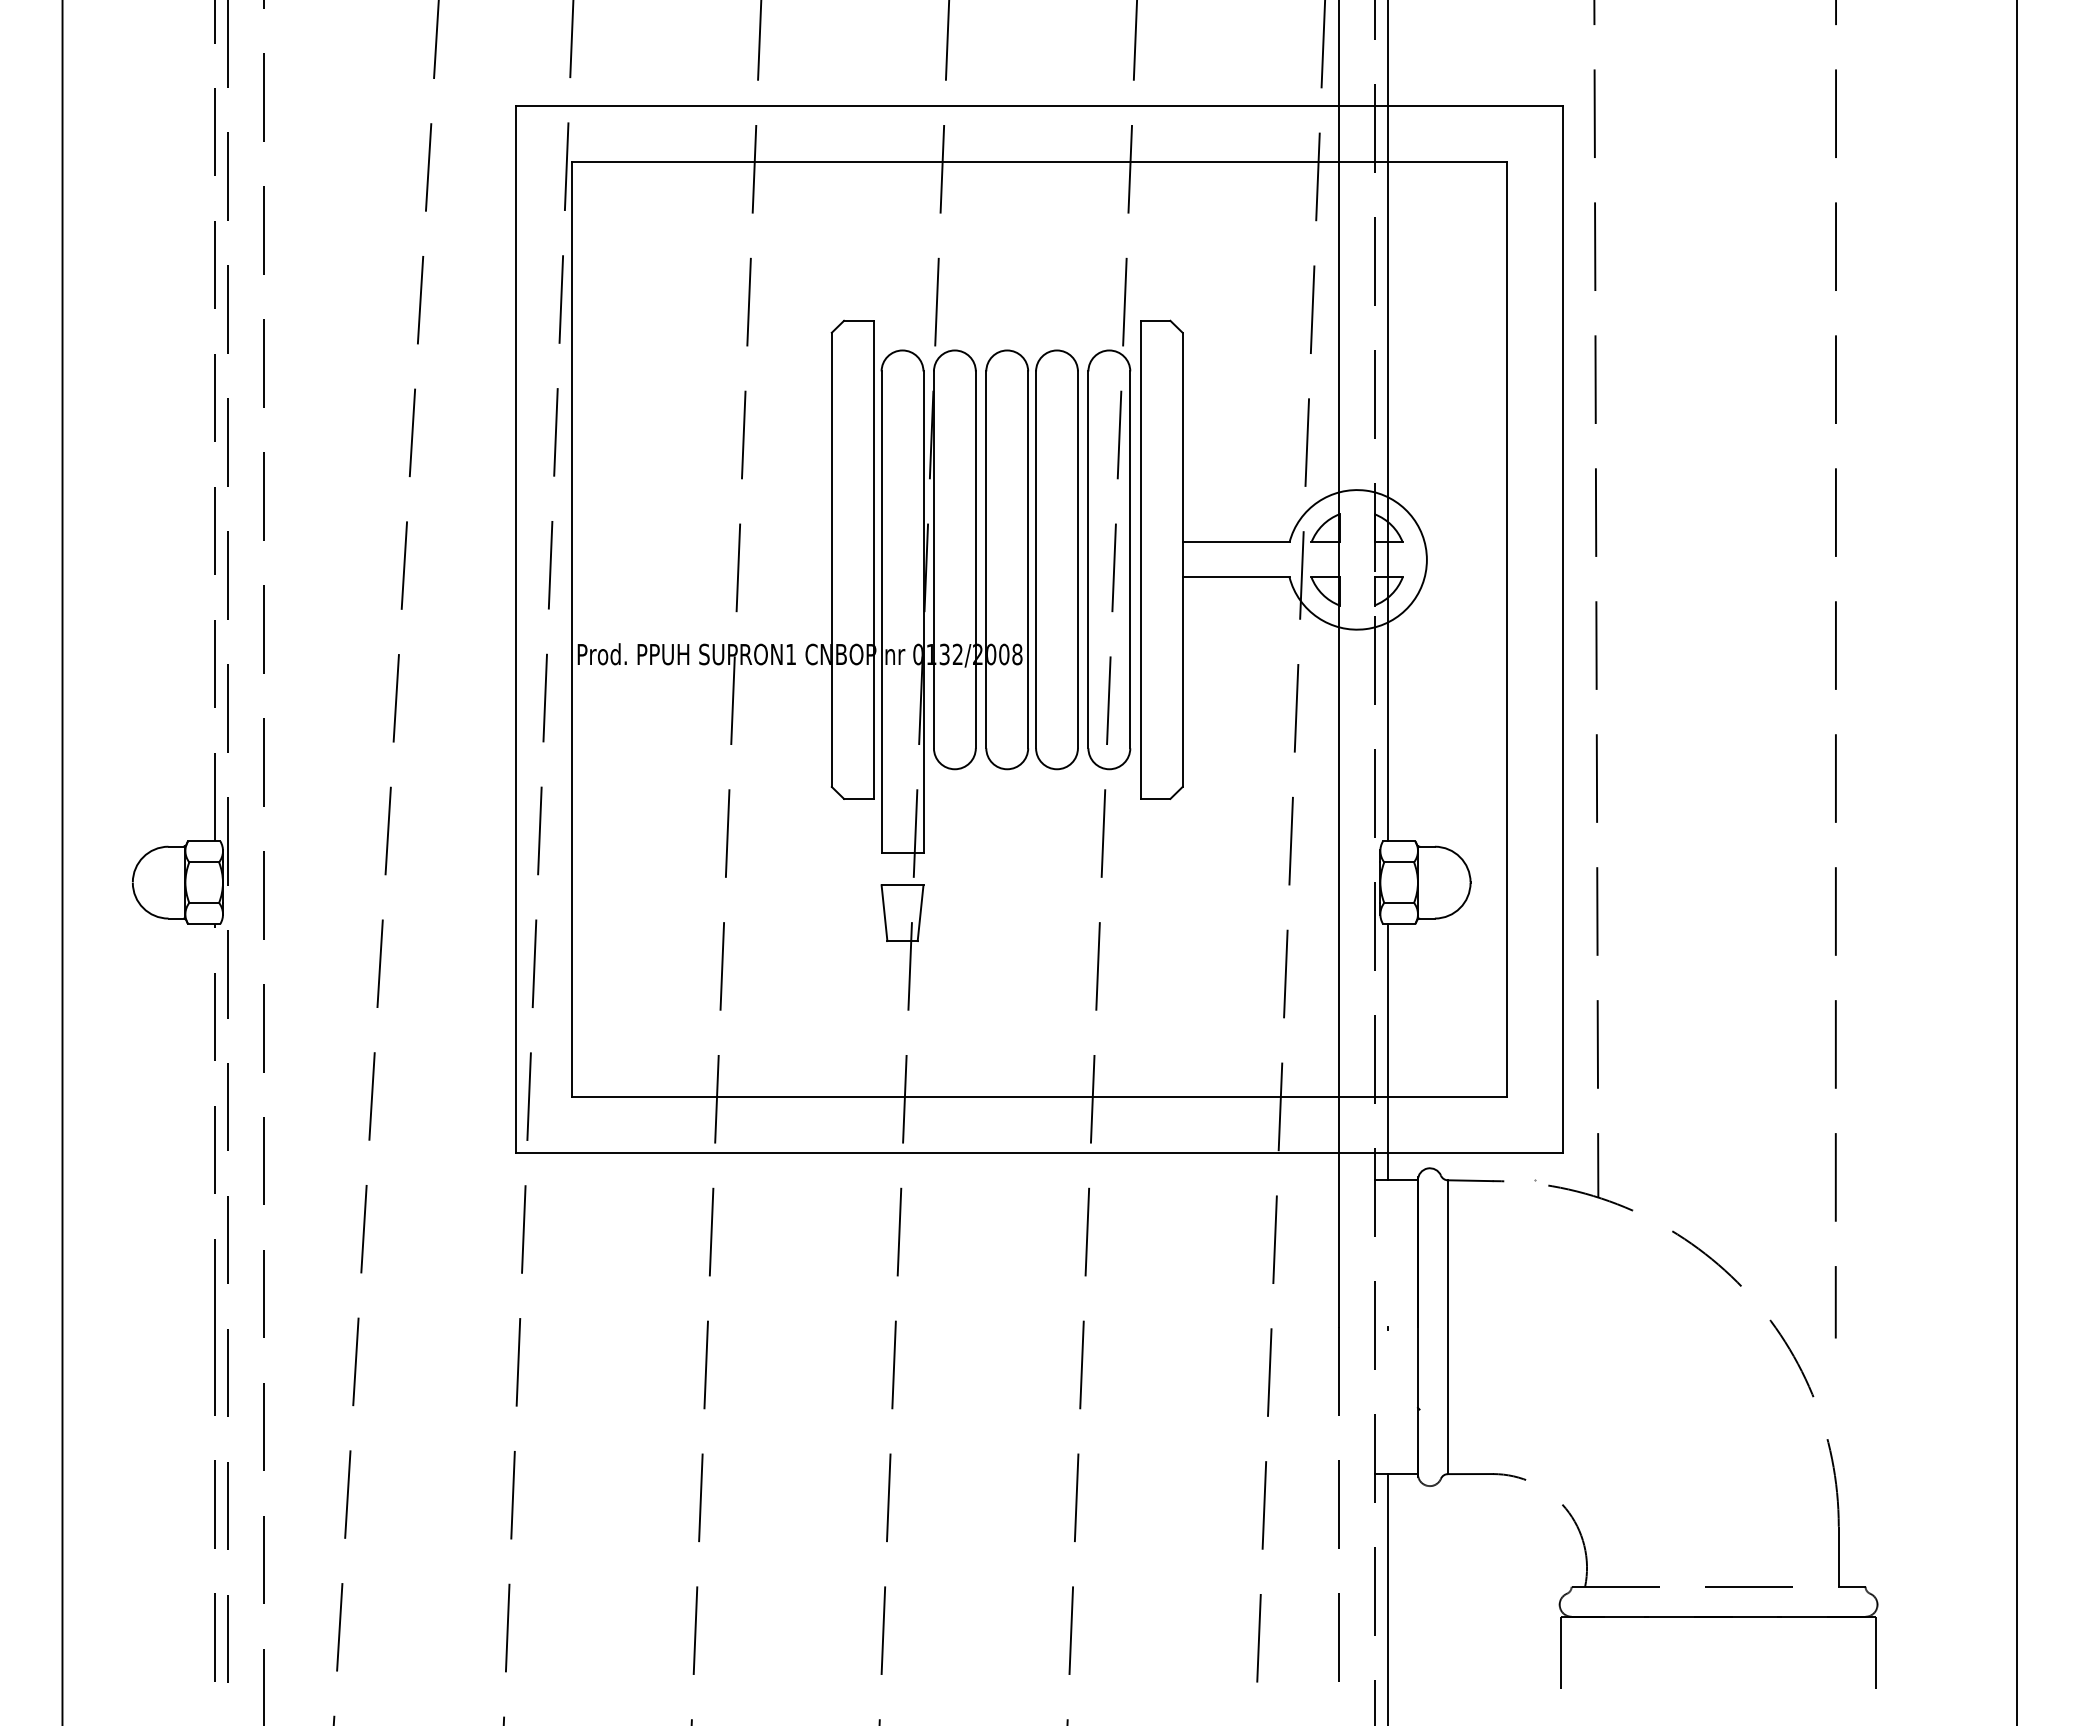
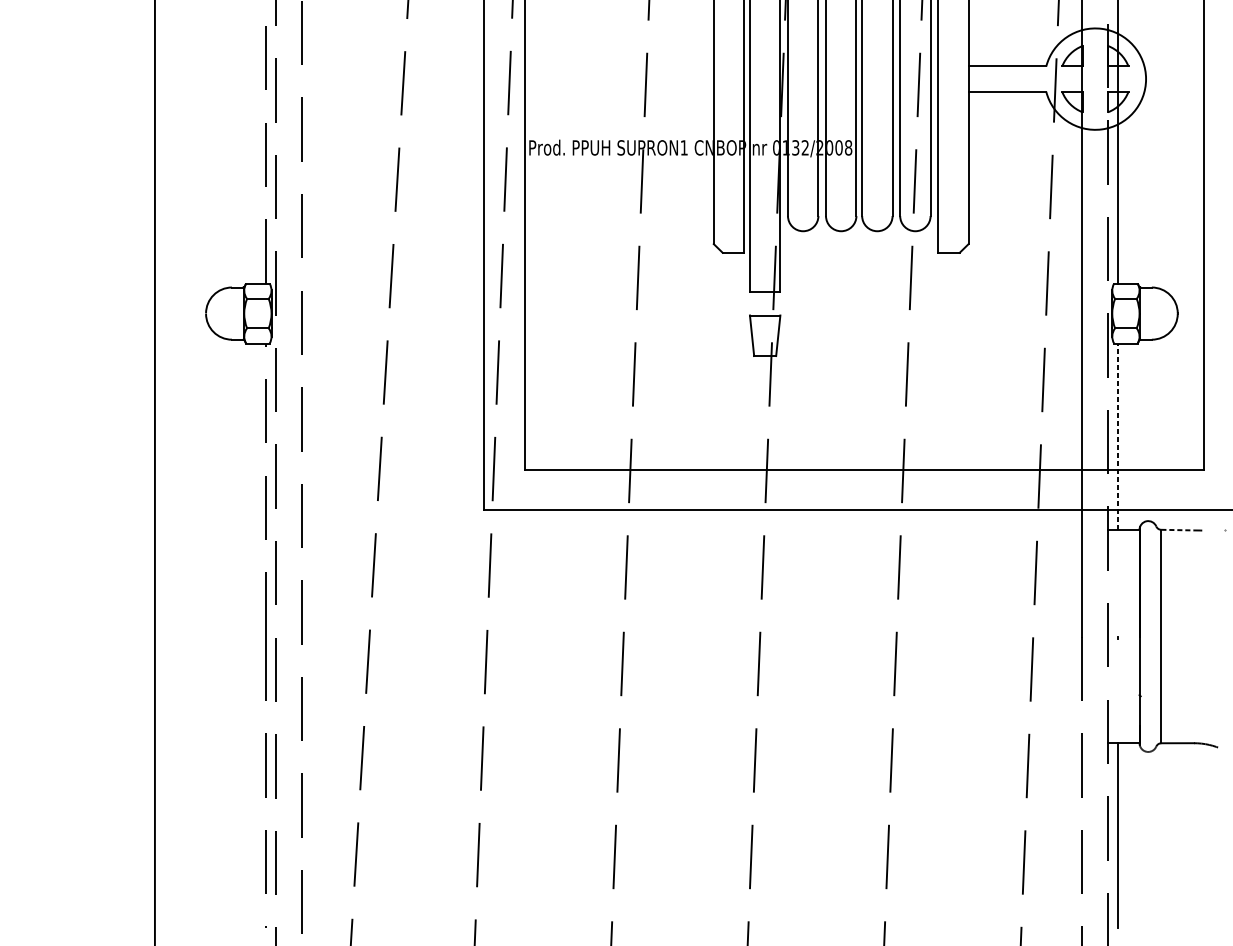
line: (1387, 1051) -> (1117, 436), solid -> dashed
line: (1470, 1180) -> (1177, 529), solid -> dashed

